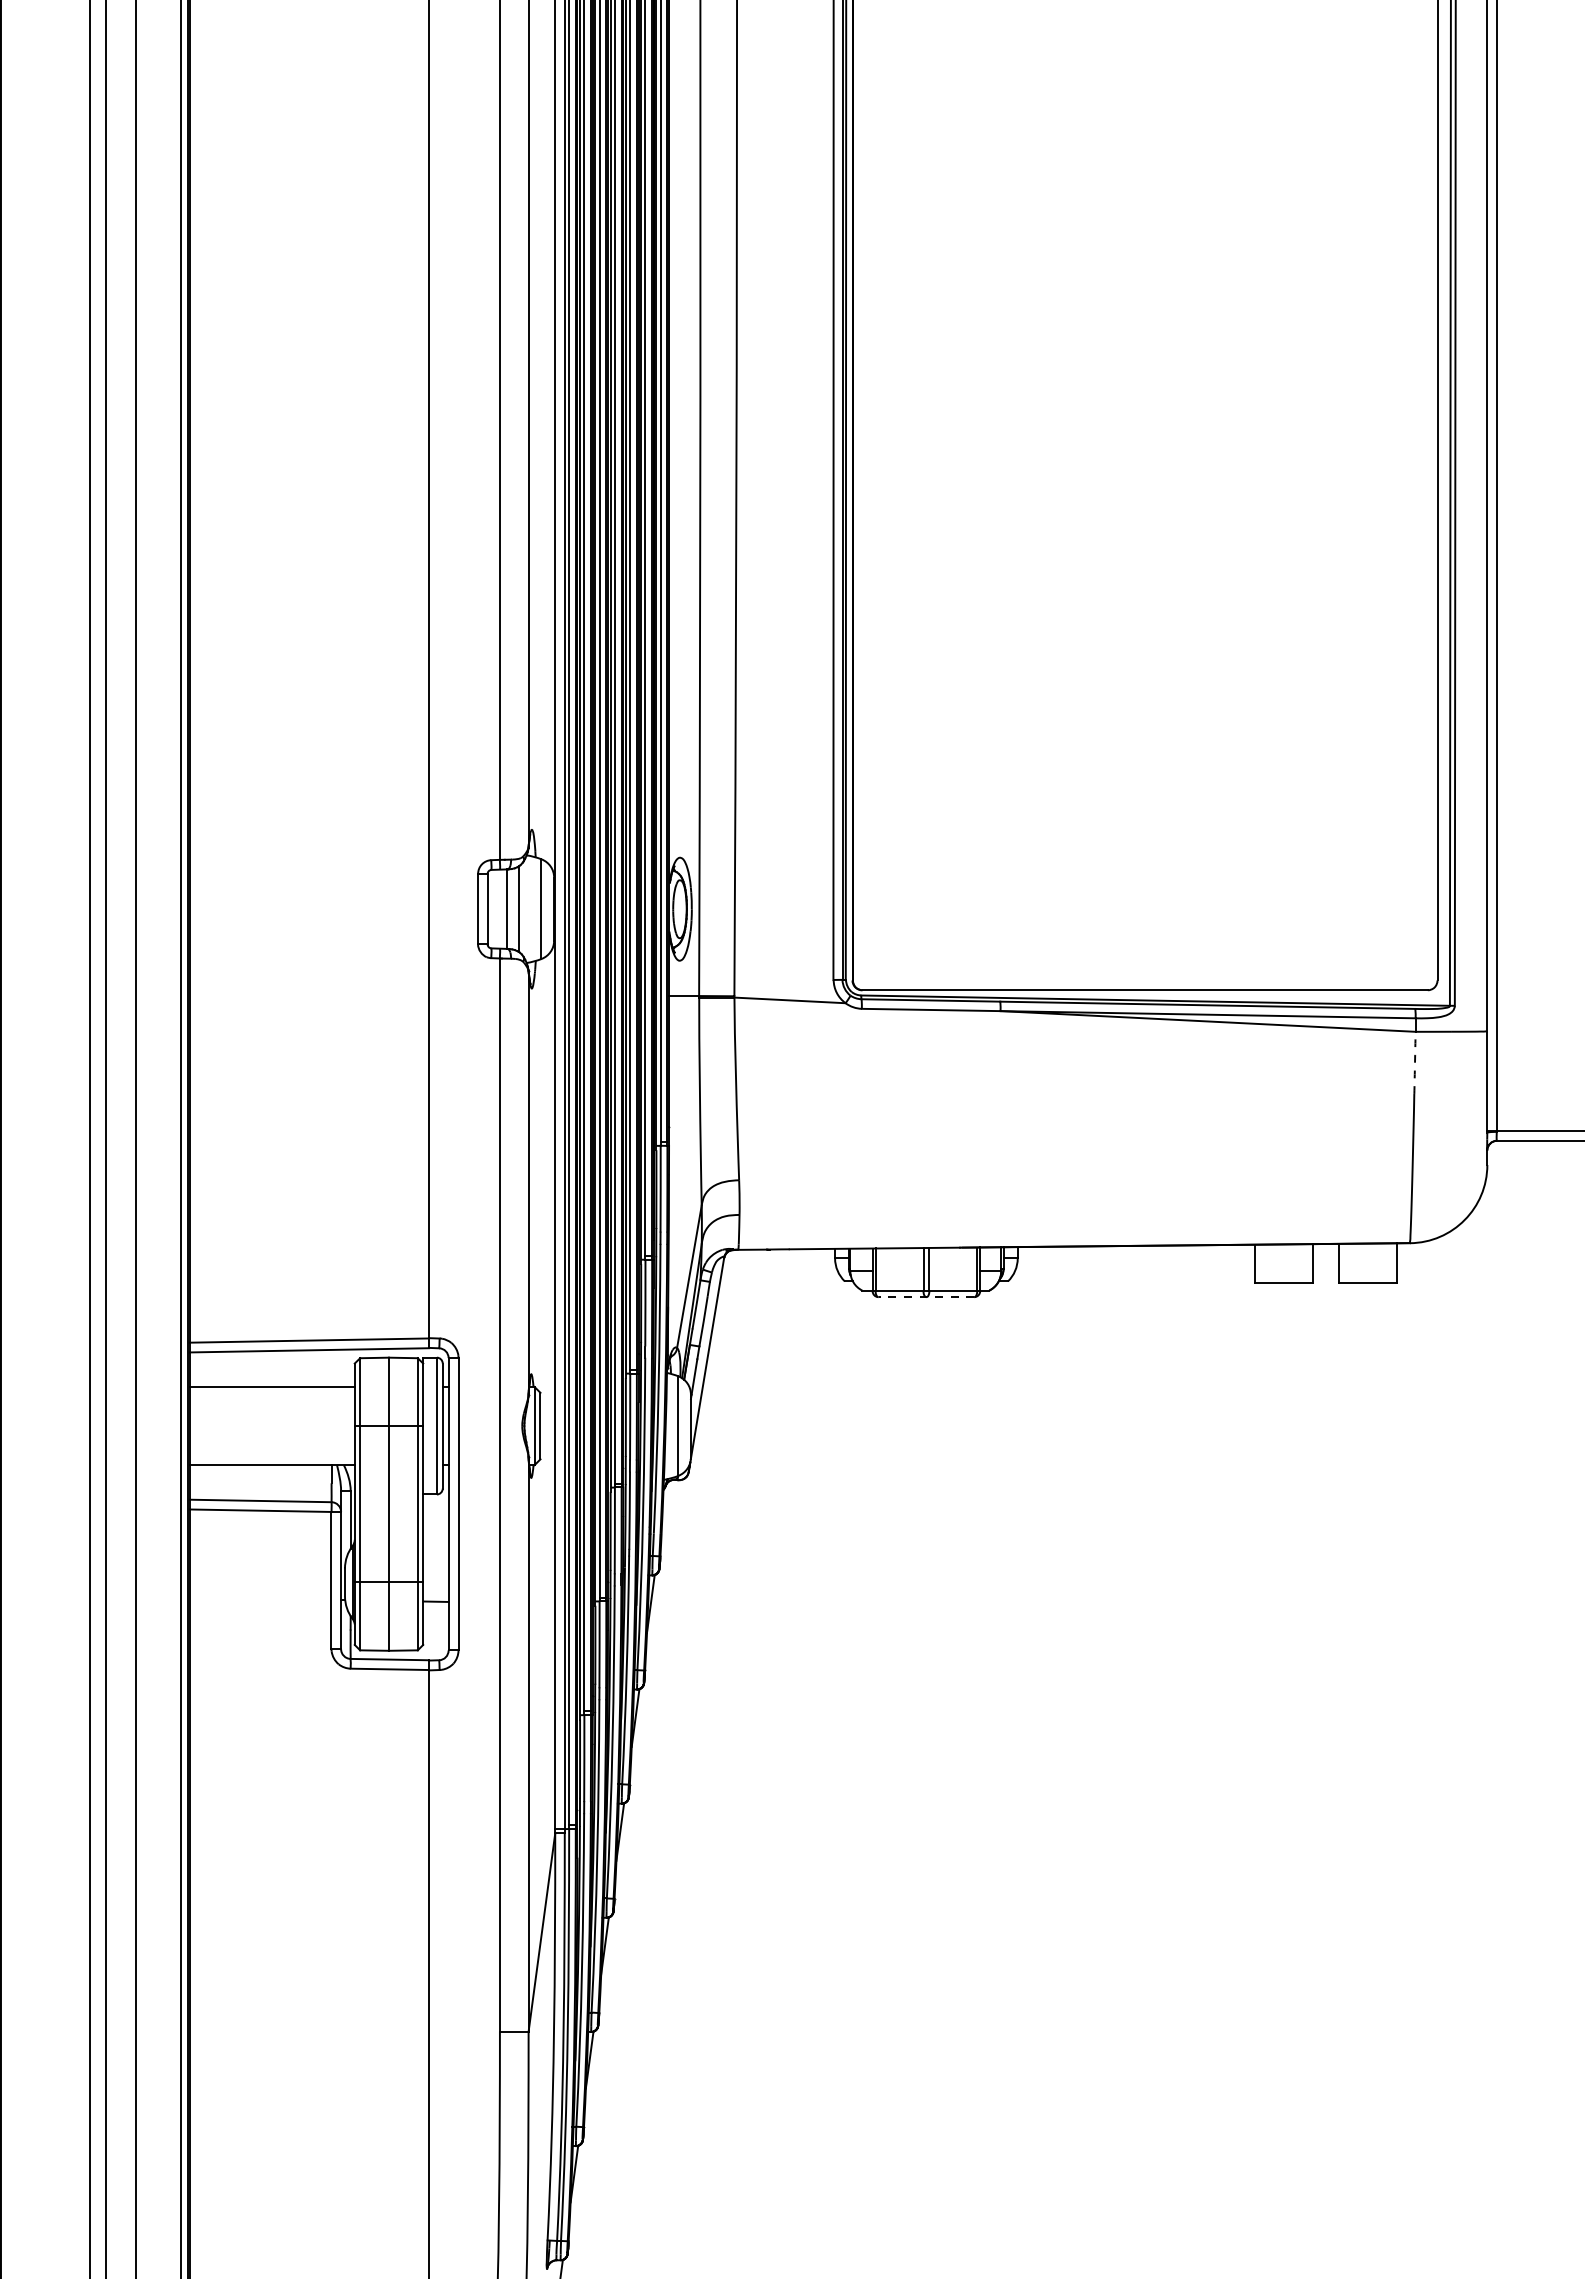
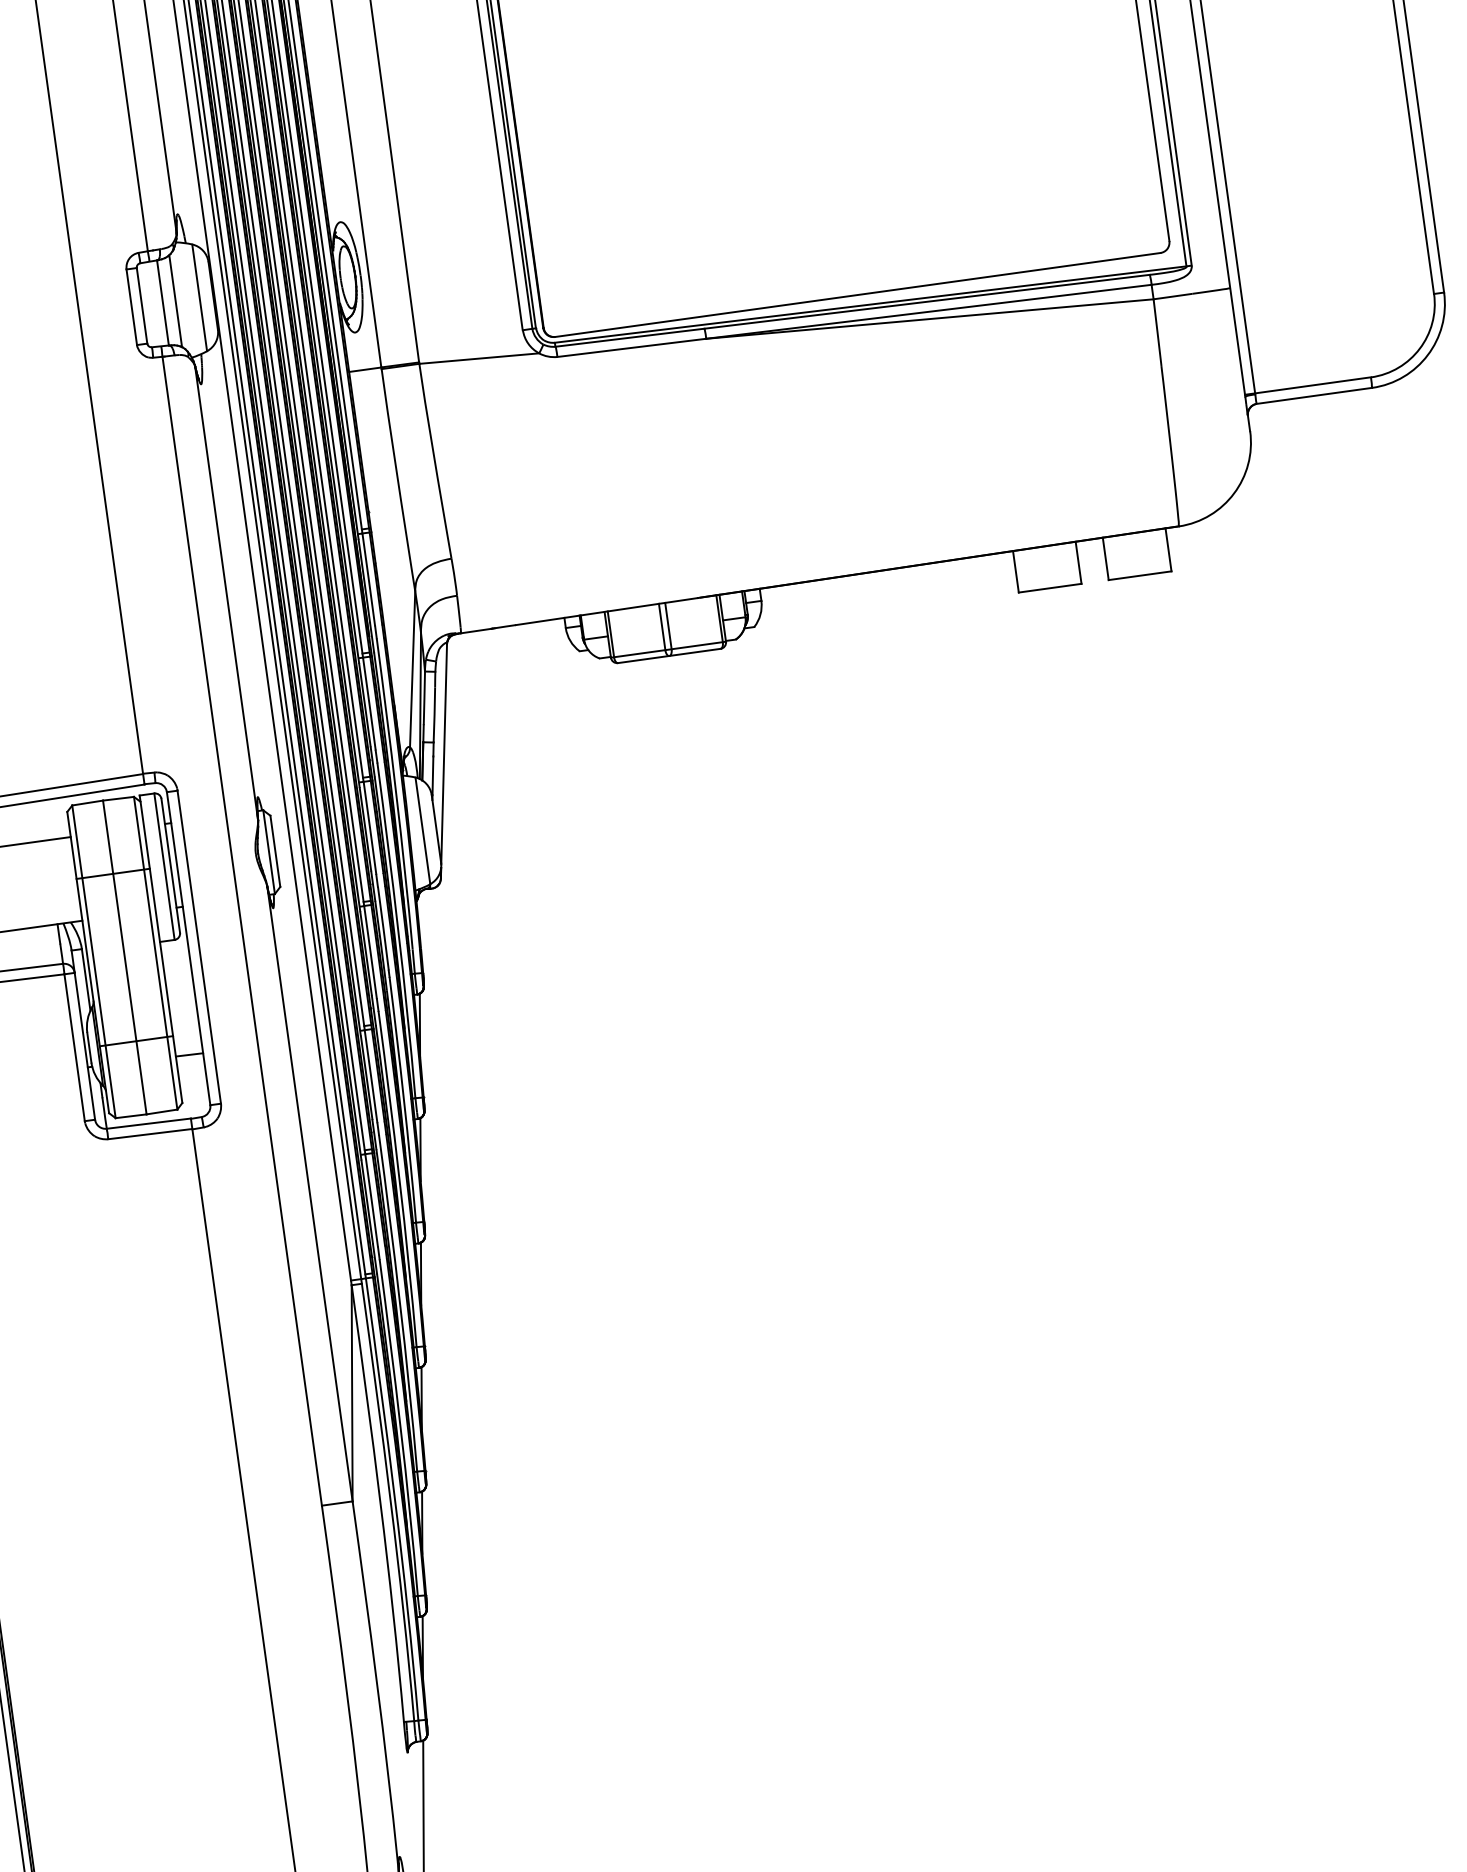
arc: (1415, 1062) -> (1158, 332), dashed -> solid
line: (926, 1297) -> (669, 656), dashed -> solid

